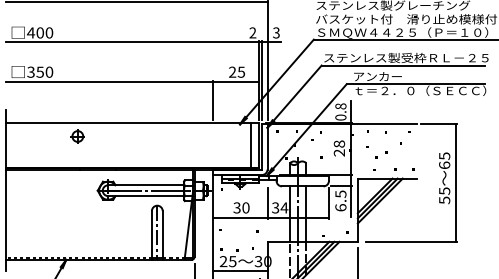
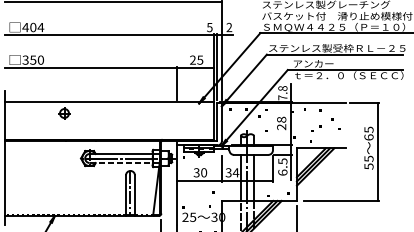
text: (49, 32) -> (40, 27), 400 -> 404
text: (252, 32) -> (209, 27), 2 -> 5
text: (276, 33) -> (229, 28), 3 -> 2
text: (340, 117) -> (282, 97), 0.8 -> 7.8
line: (251, 145) -> (208, 120), removed
line: (146, 196) -> (121, 163), solid -> dashed
line: (240, 270) -> (199, 224), removed

